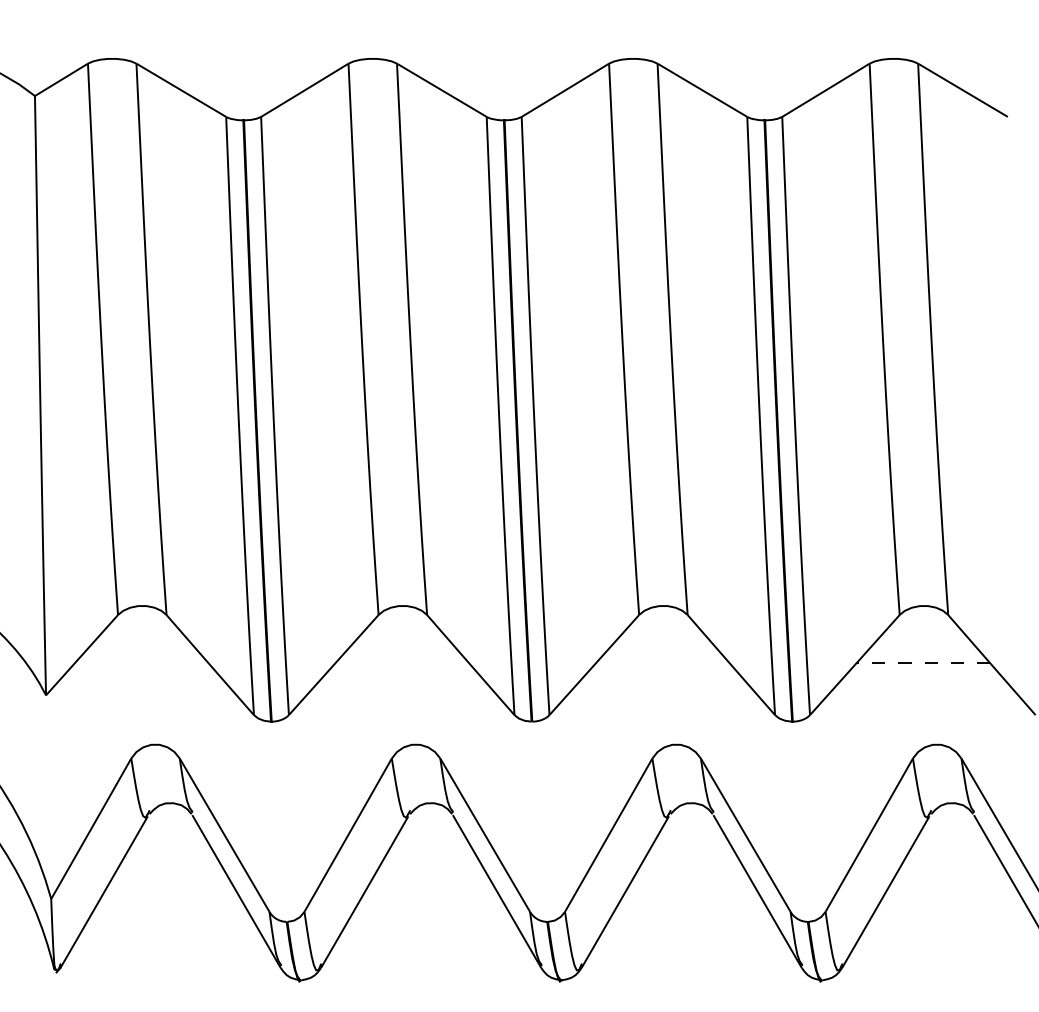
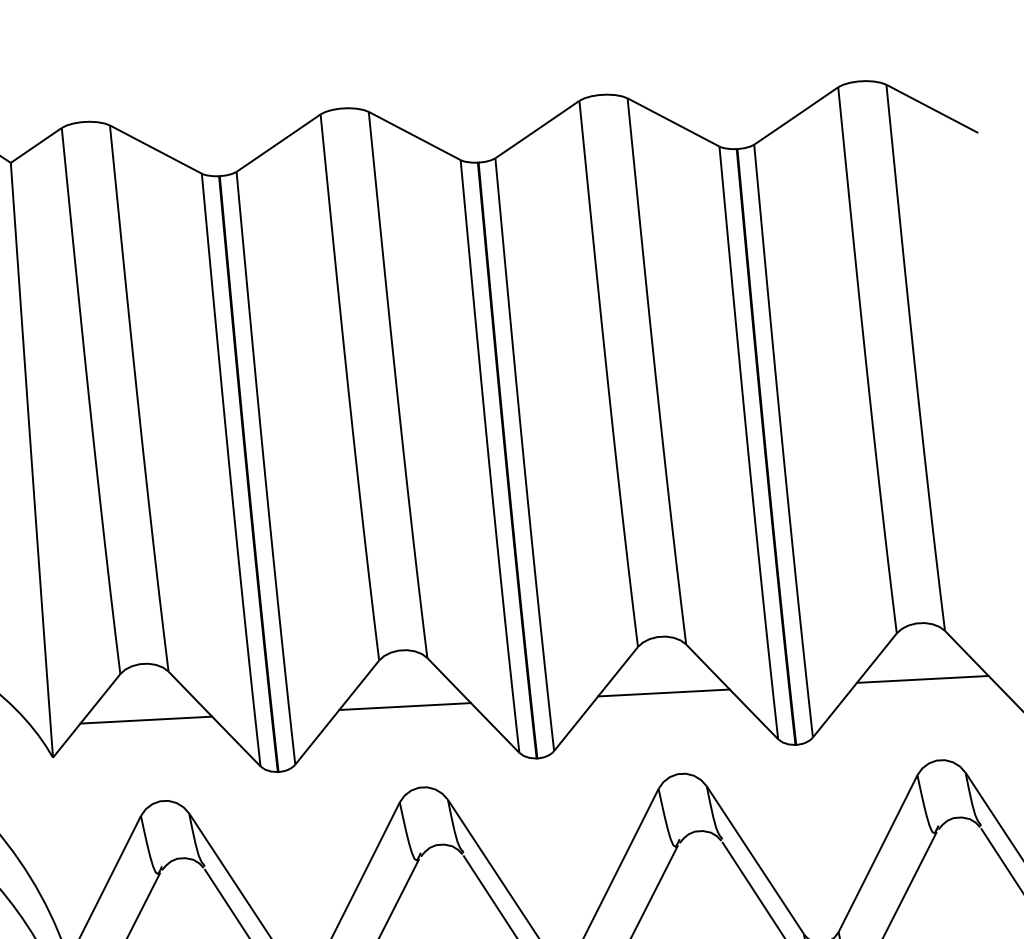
line: (141, 662) -> (146, 720), added
line: (401, 662) -> (404, 706), added
line: (662, 662) -> (663, 692), added
line: (922, 662) -> (921, 679), dashed -> solid

